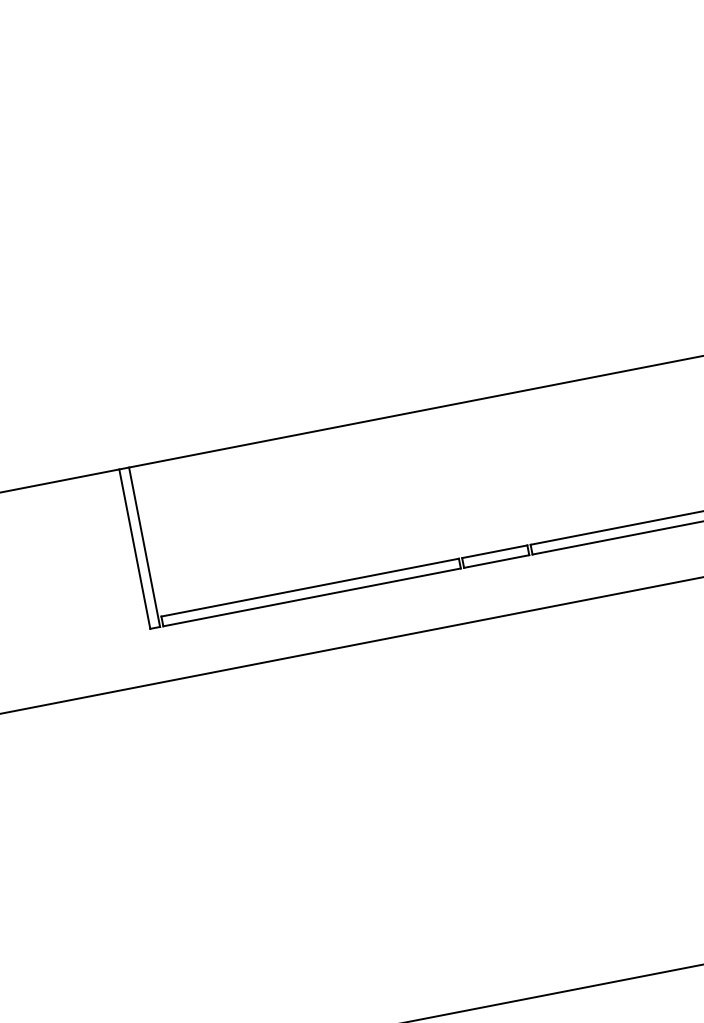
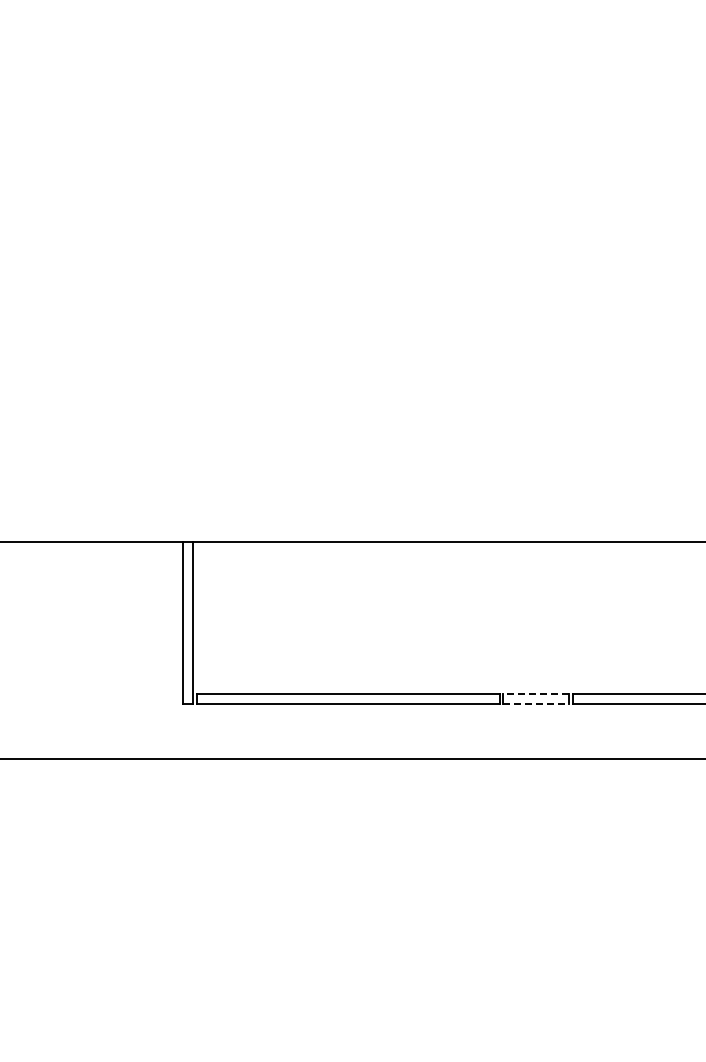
line: (494, 552) -> (535, 694), solid -> dashed
line: (497, 561) -> (536, 704), solid -> dashed

